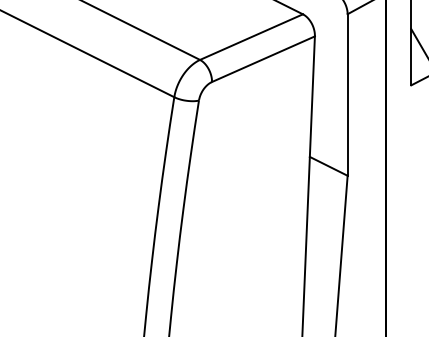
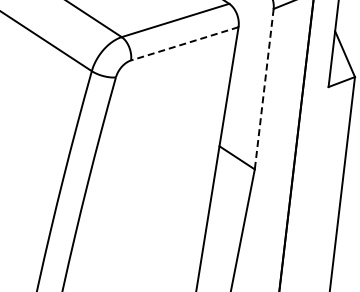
line: (263, 59) -> (184, 44), solid -> dashed
line: (347, 95) -> (264, 89), solid -> dashed

